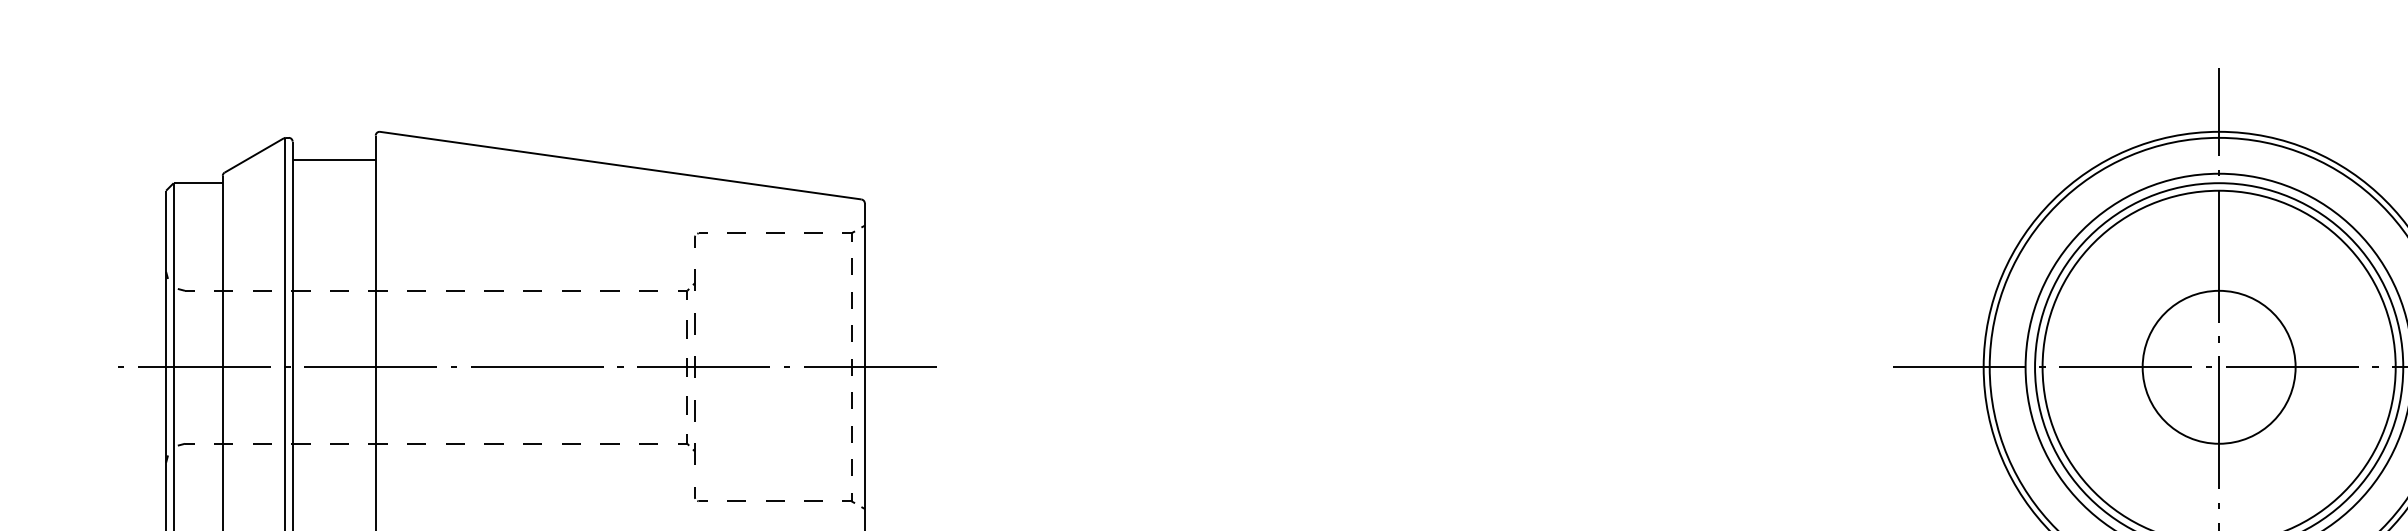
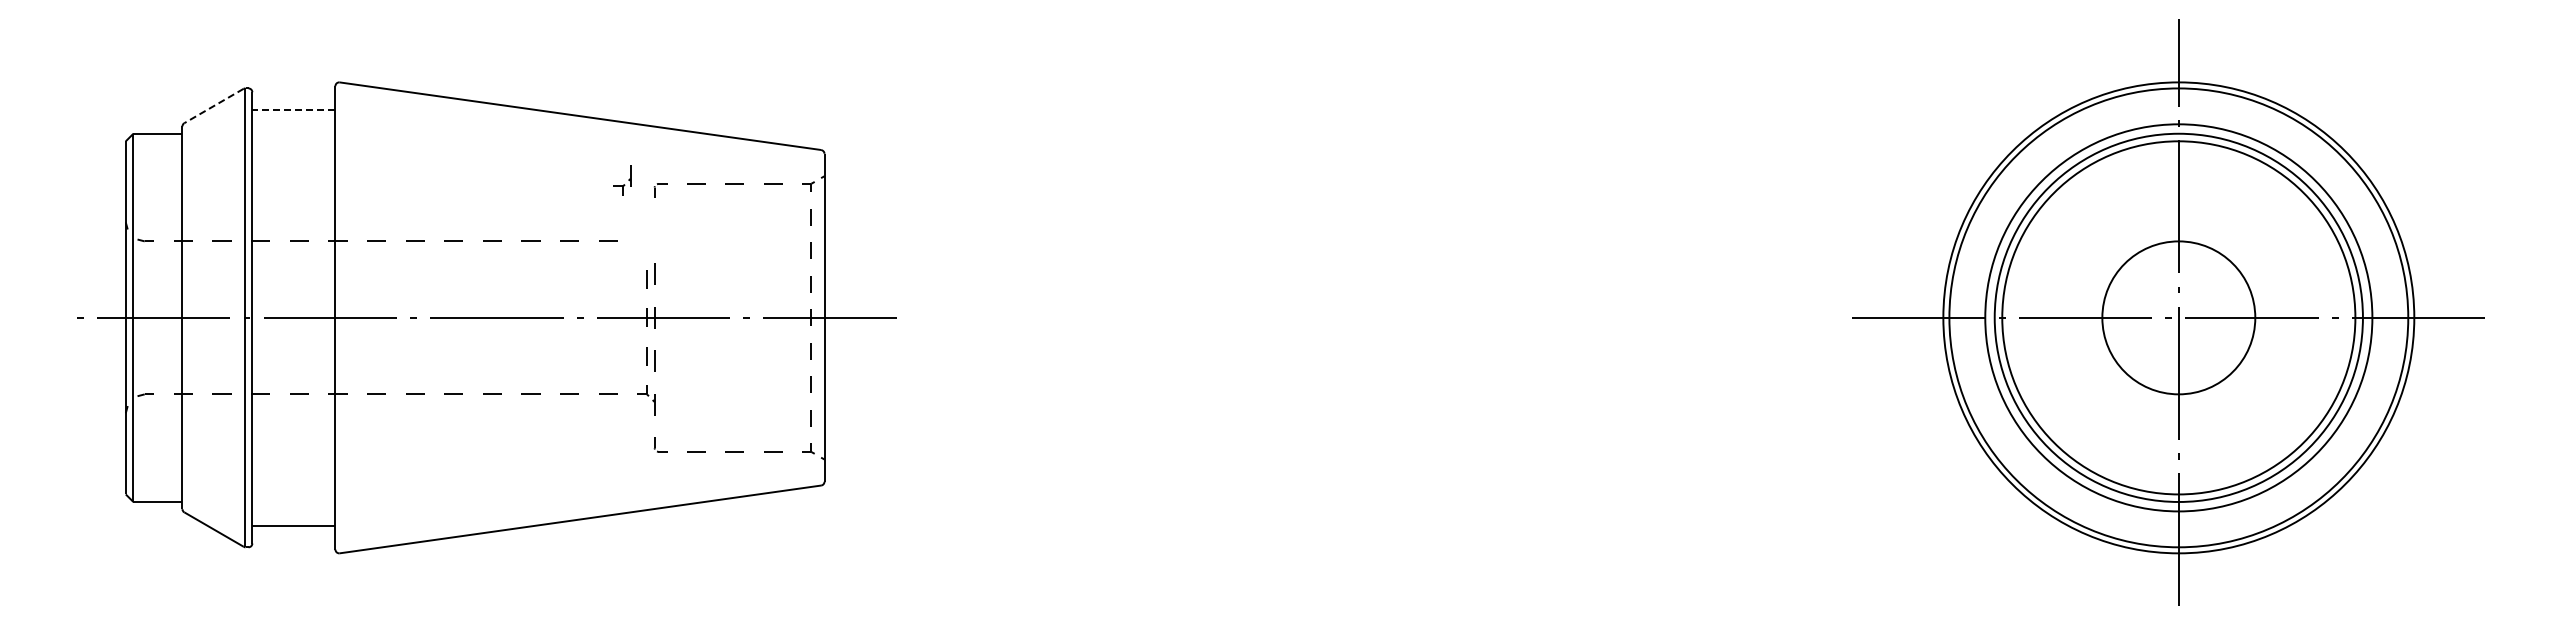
line: (253, 155) -> (213, 106), solid -> dashed
line: (333, 159) -> (293, 110), solid -> dashed
part: (686, 284) -> (622, 180), moved

